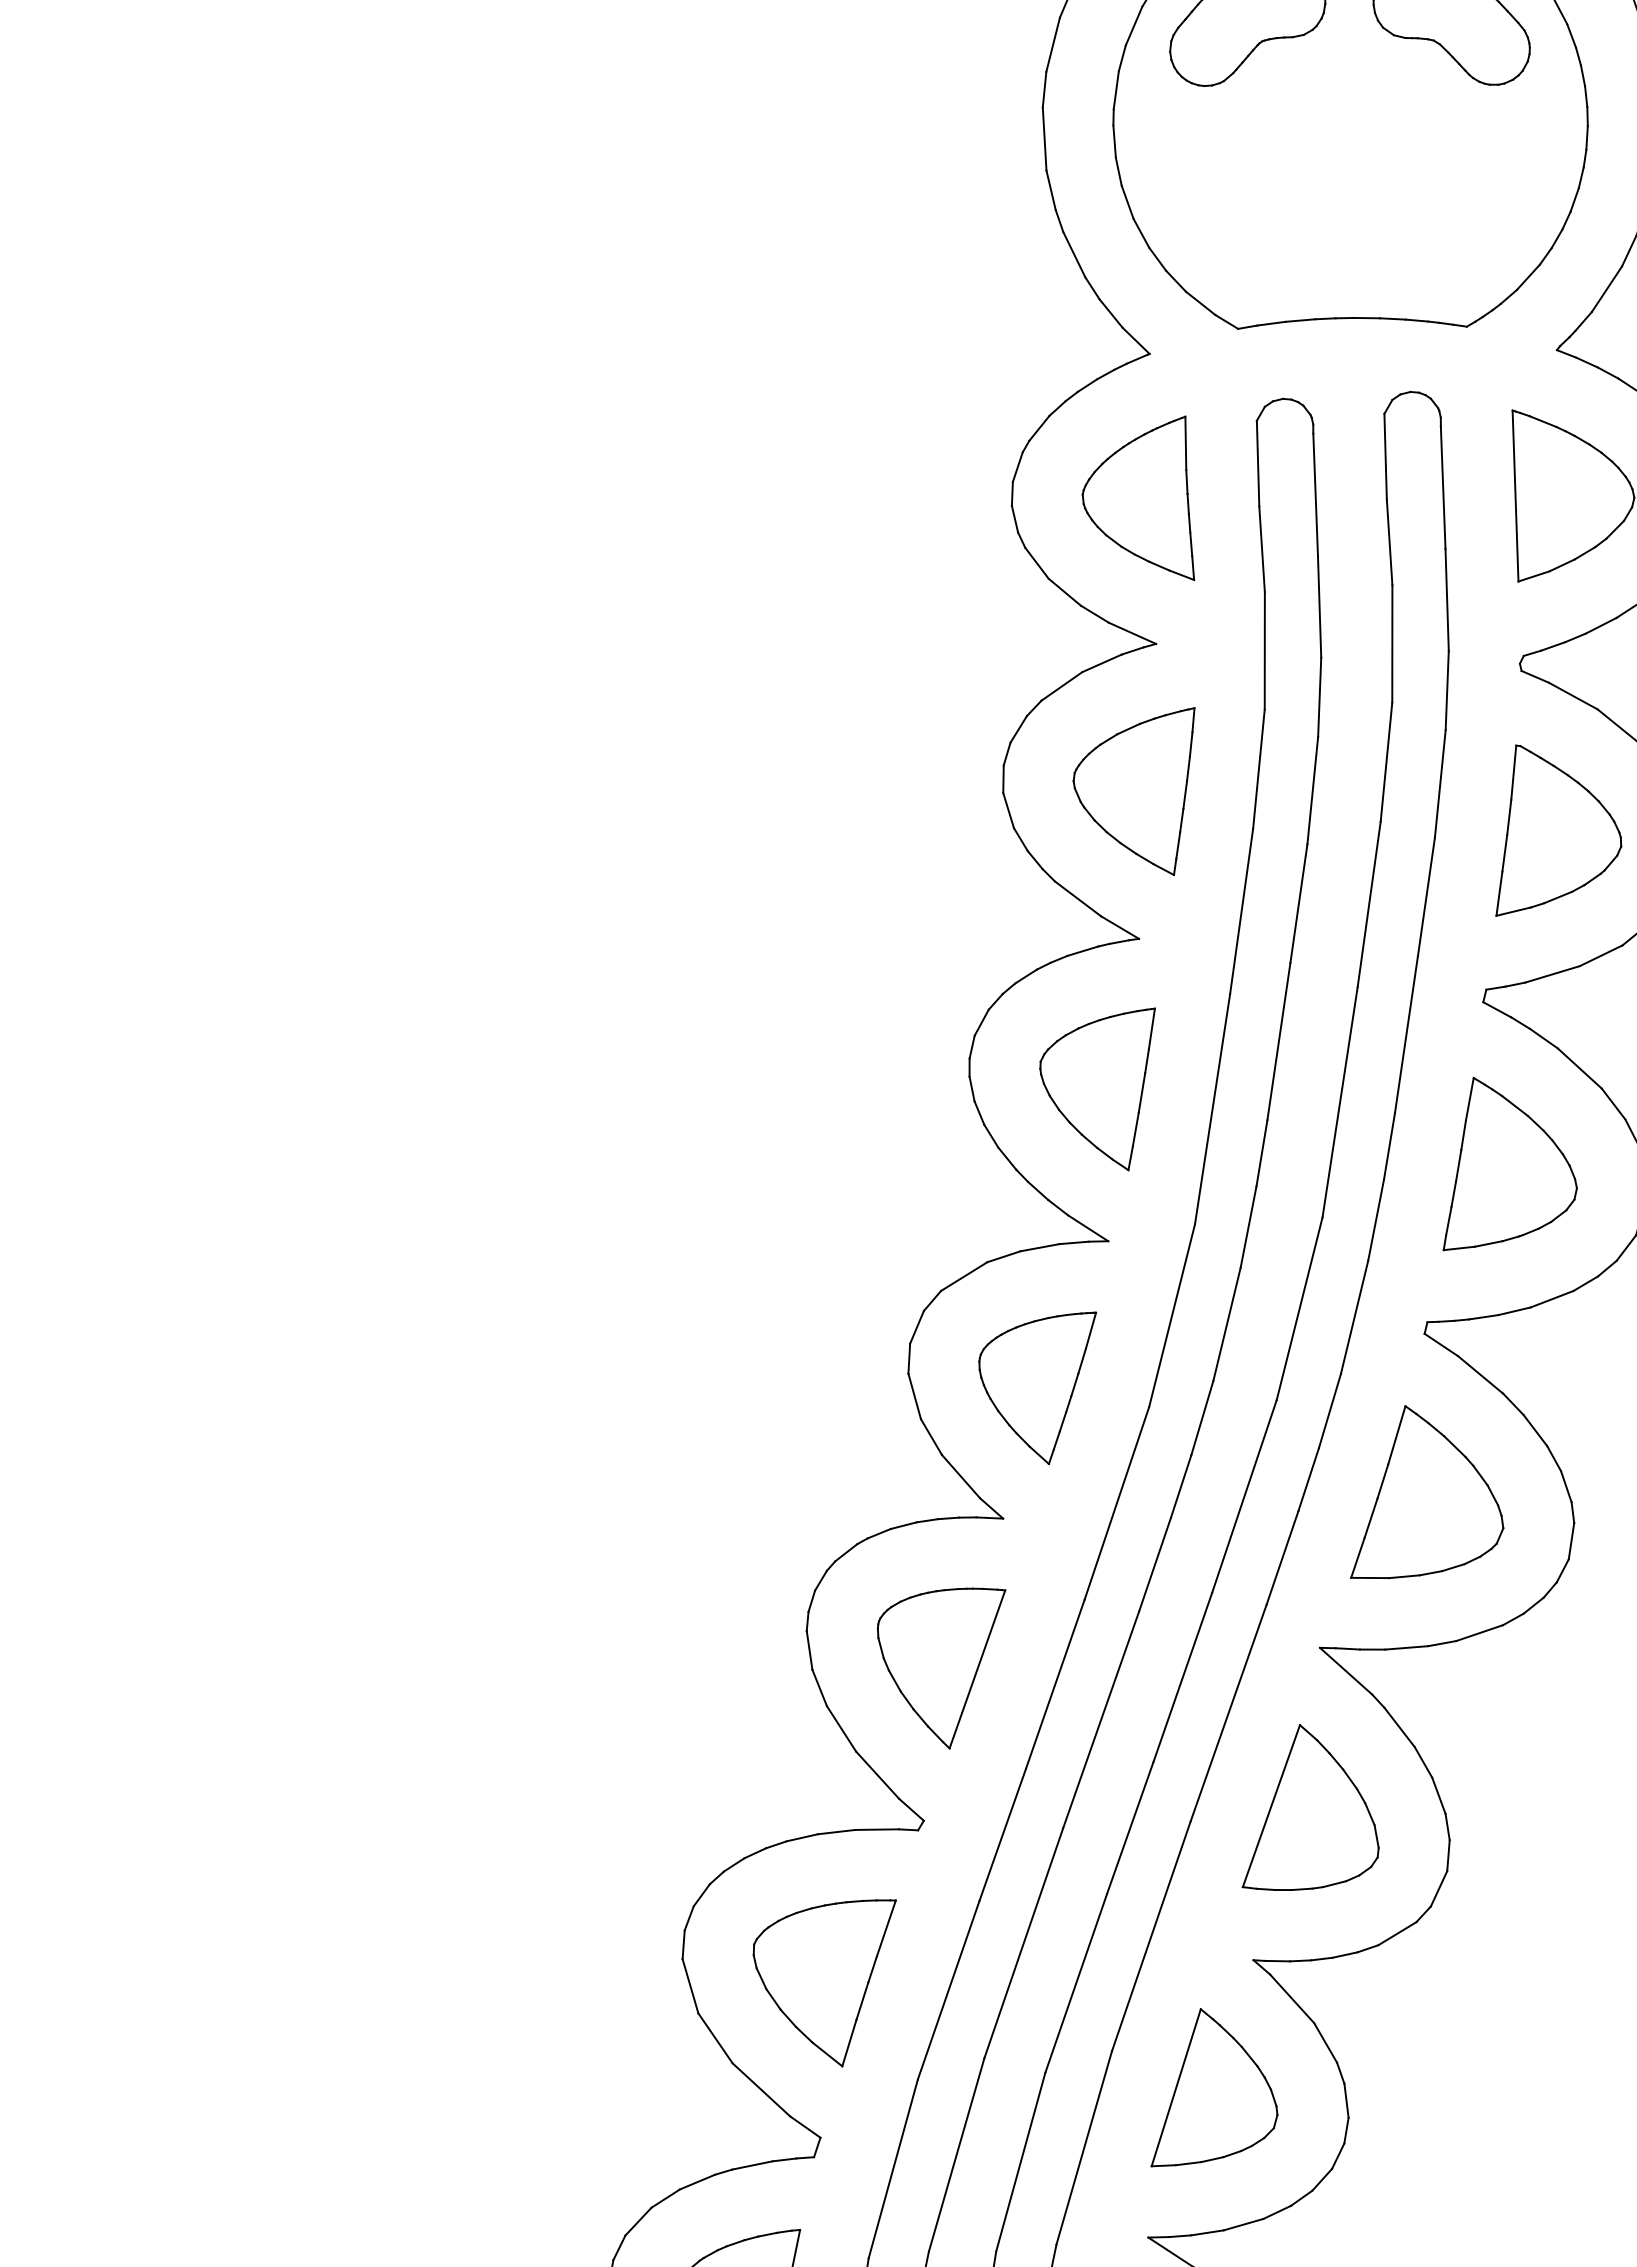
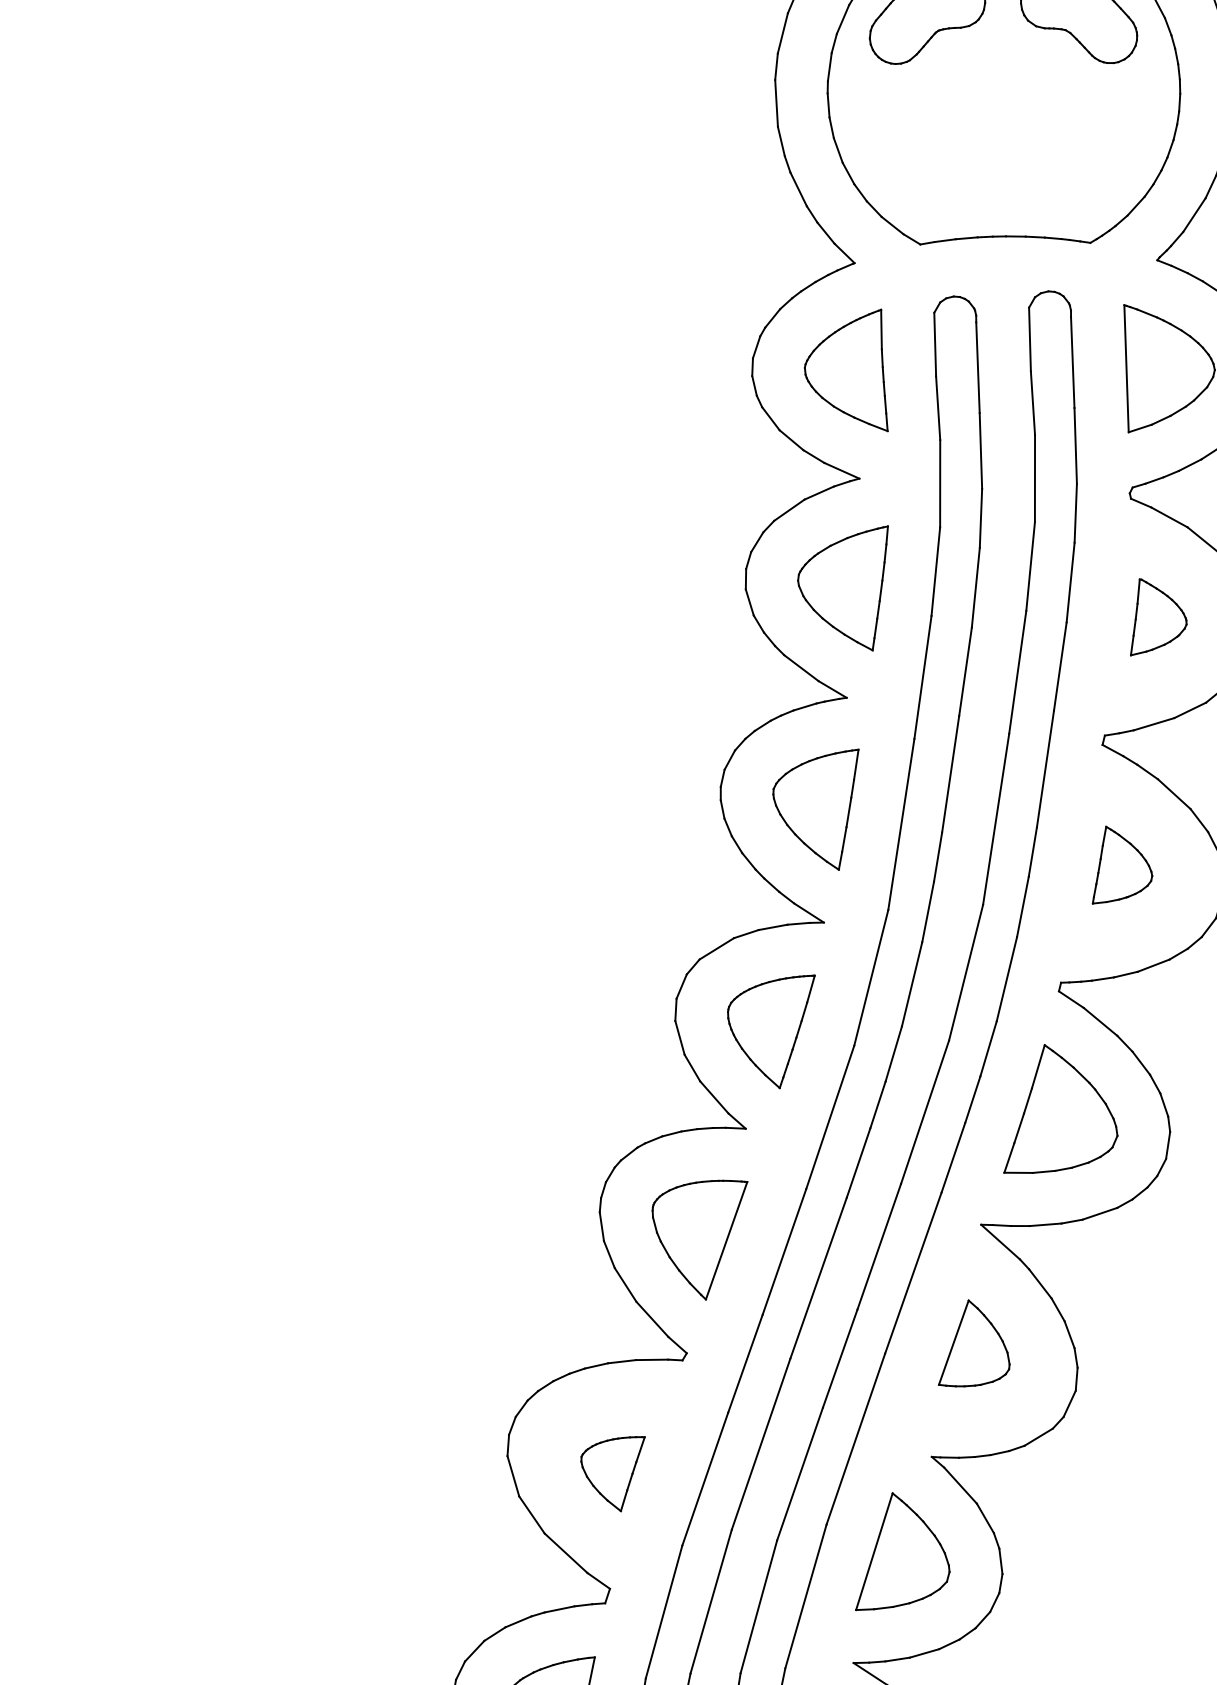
part: (1558, 830) -> (1158, 617), size x0.6
part: (1509, 1163) -> (1122, 864), size x0.6
part: (1310, 1807) -> (974, 1343), size x0.7
part: (824, 1983) -> (612, 1474), size x0.6

